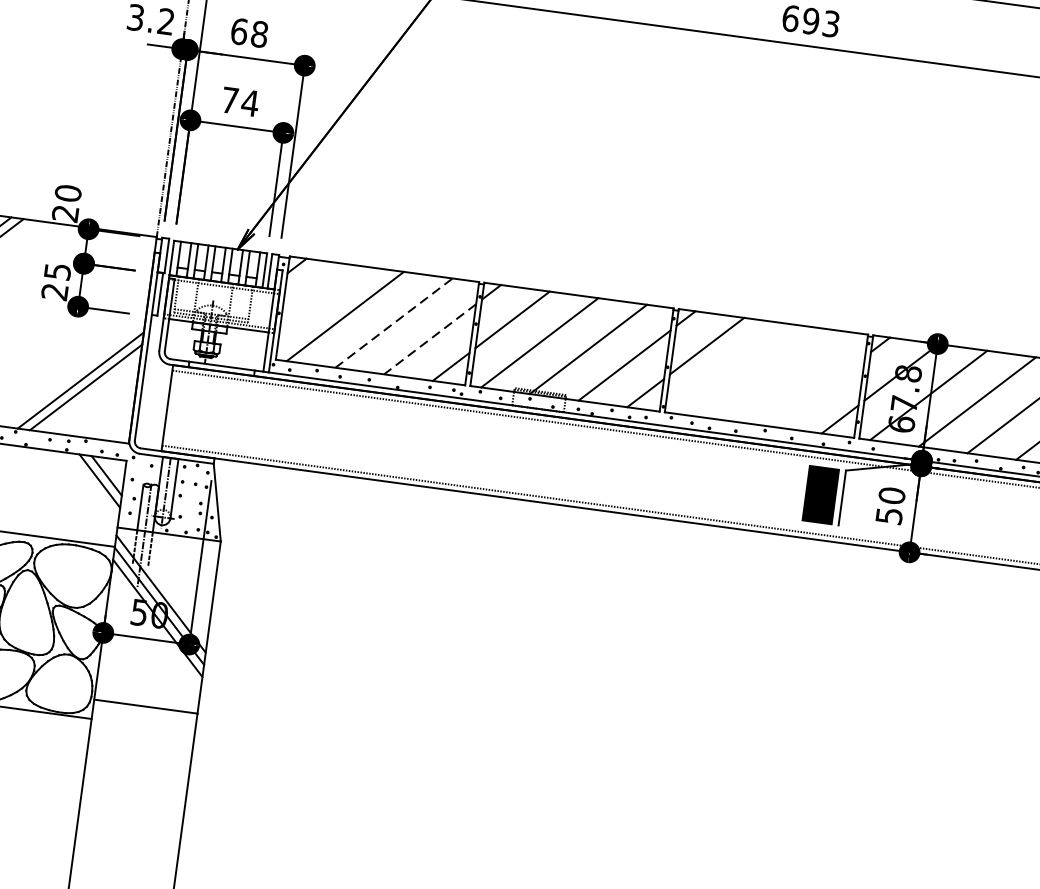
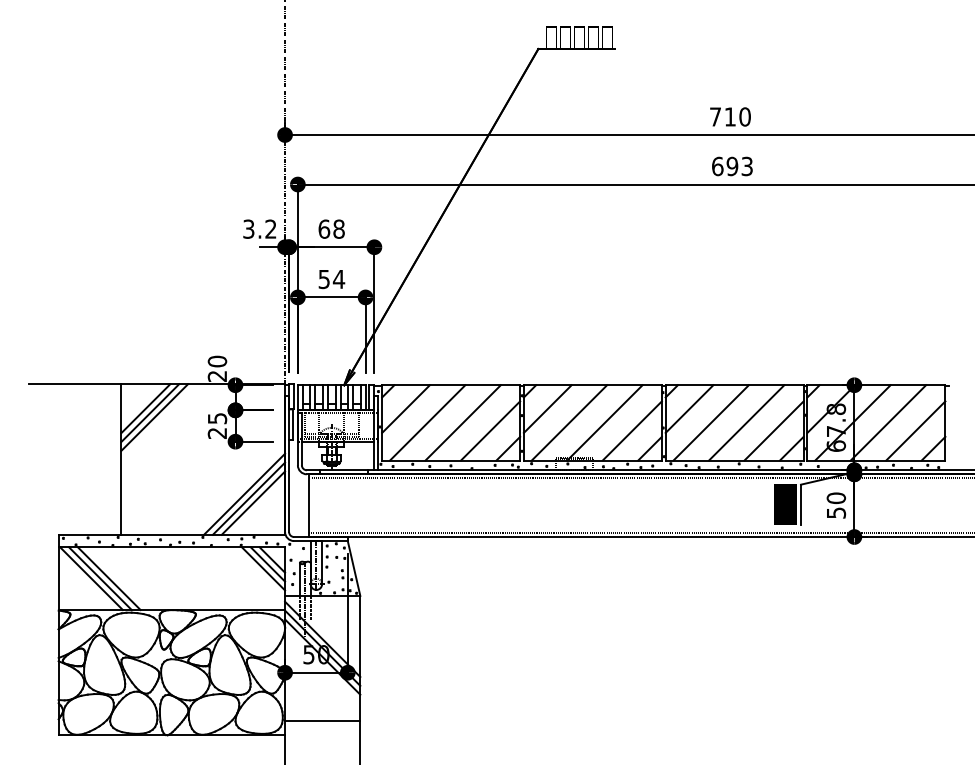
text: (228, 100) -> (323, 279), 74 -> 54
line: (317, 292) -> (405, 408), added
line: (394, 322) -> (463, 422), dashed -> solid
line: (430, 338) -> (490, 430), dashed -> solid
line: (733, 368) -> (710, 422), added
line: (782, 375) -> (746, 422), added
line: (818, 391) -> (773, 430), added
line: (91, 393) -> (253, 502), added
line: (93, 485) -> (263, 568), added

